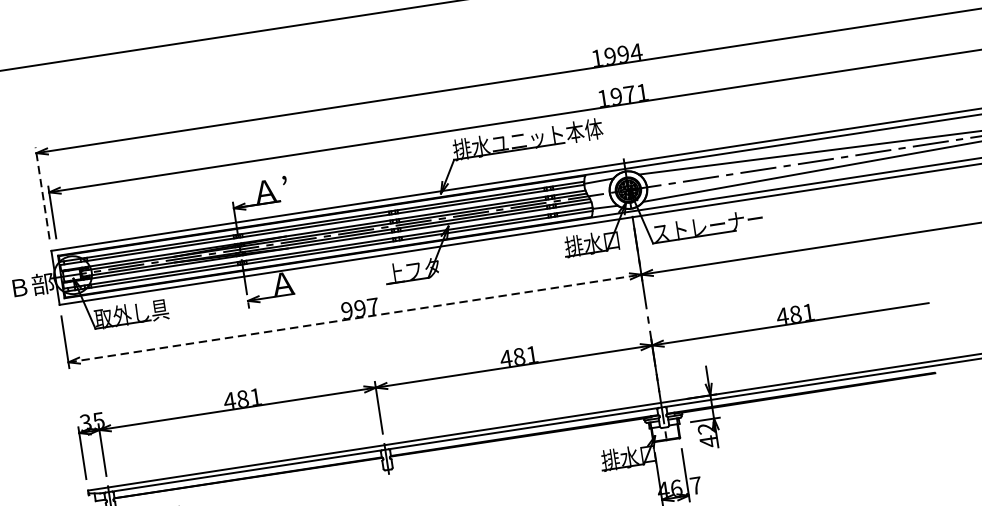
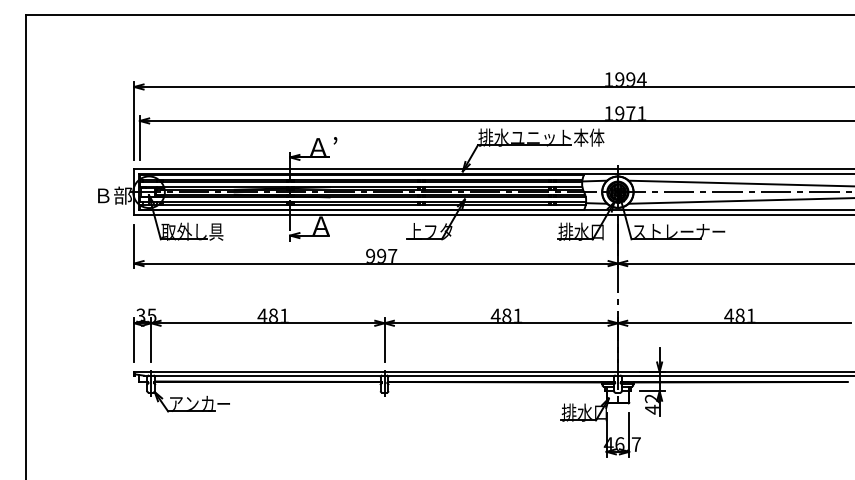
line: (42, 192) -> (134, 120), dashed -> solid
line: (355, 318) -> (376, 263), dashed -> solid

